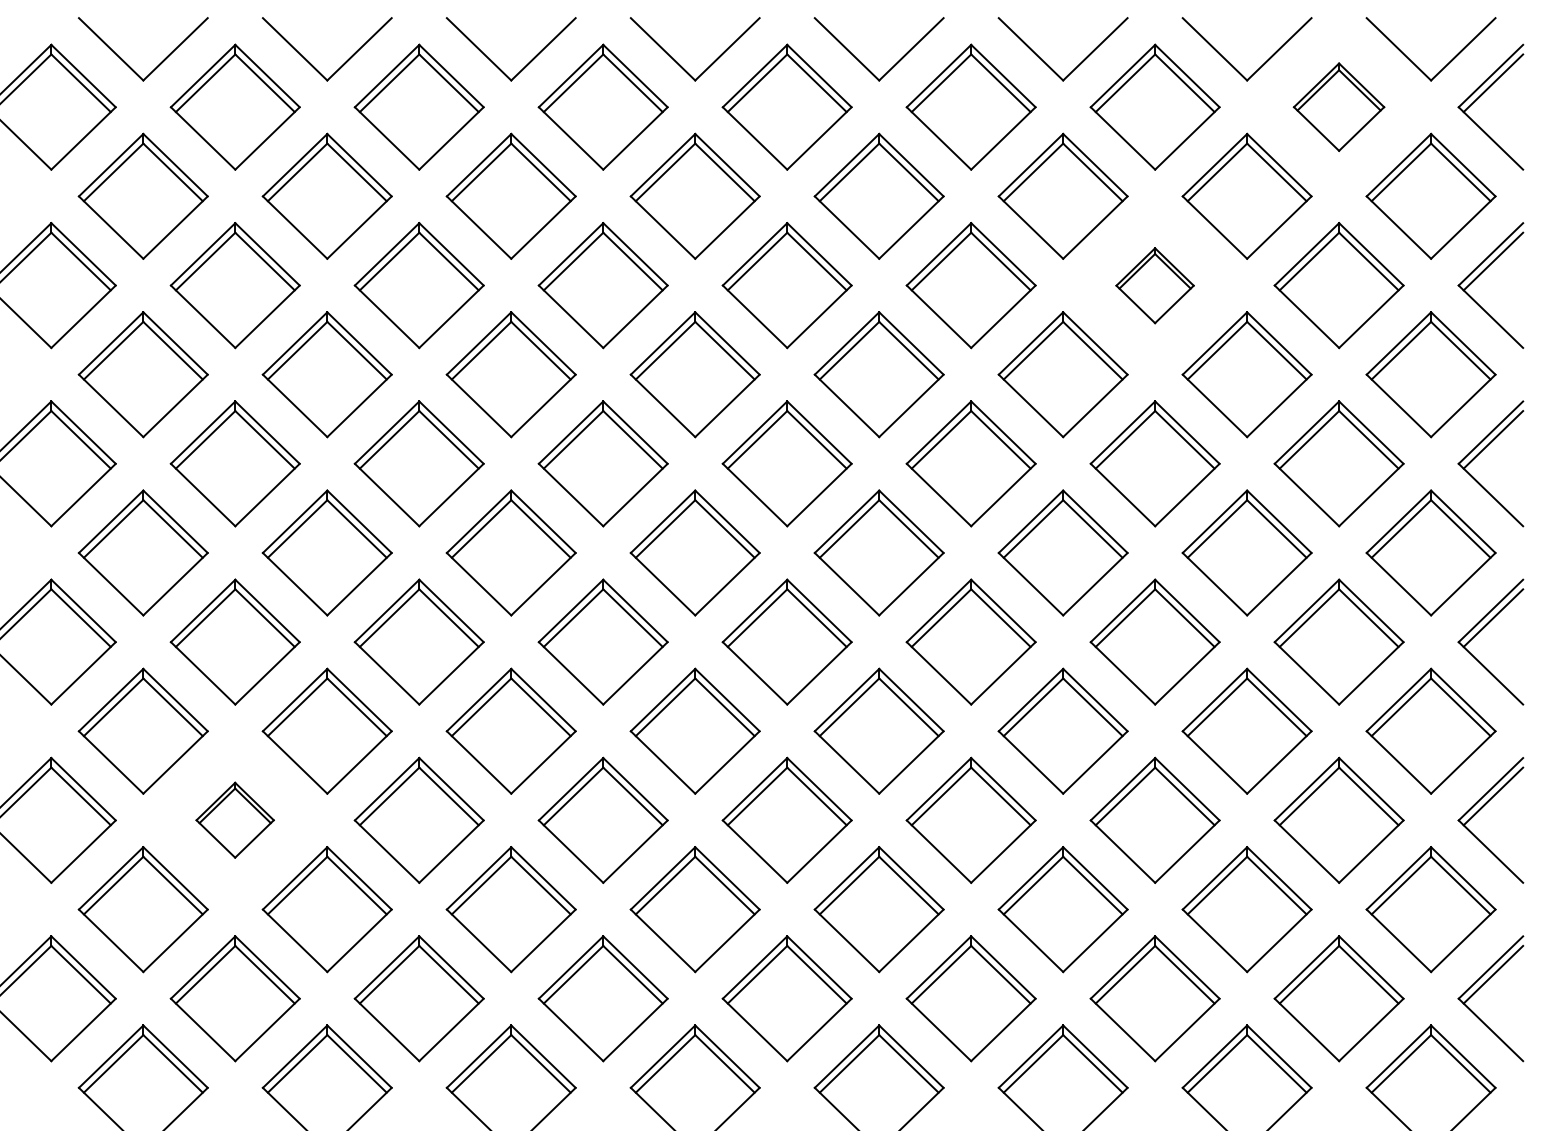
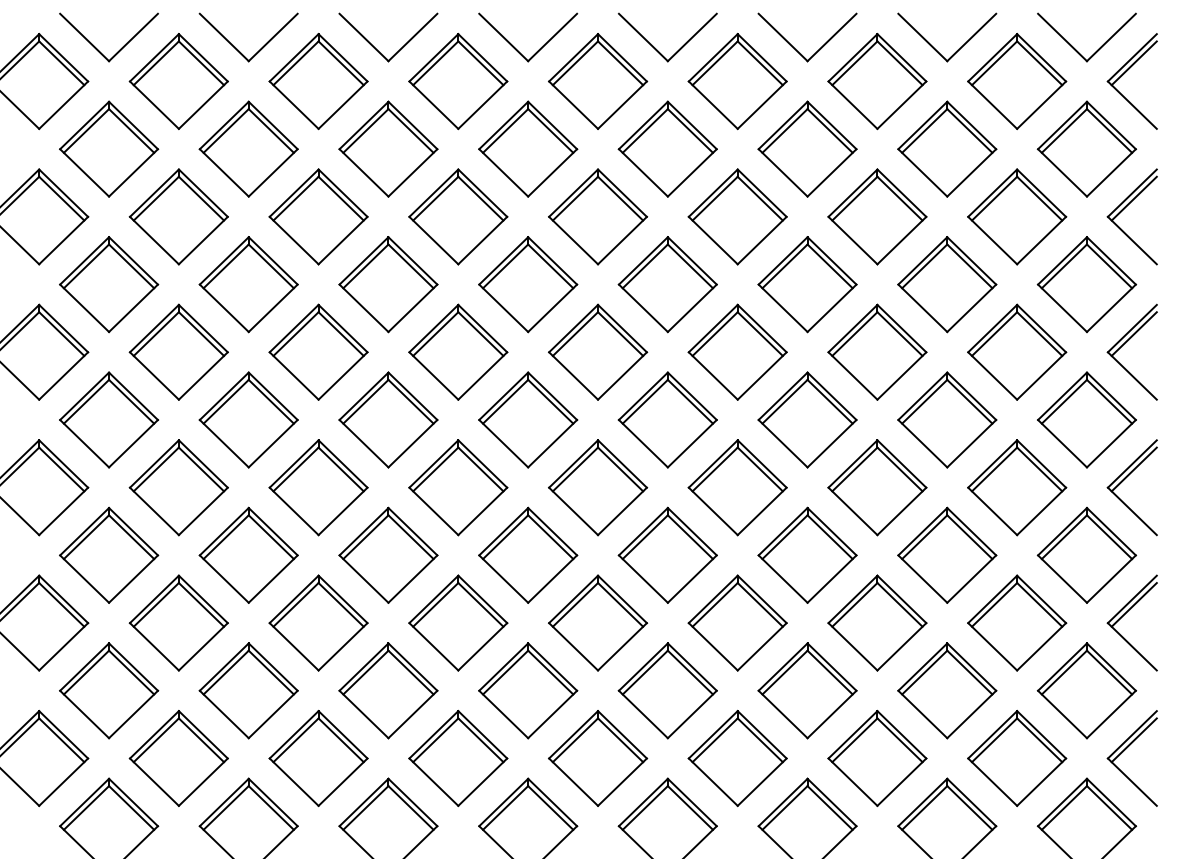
part: (1338, 106) -> (1016, 80), size x1.43
part: (1154, 285) -> (876, 216), size x1.67
part: (234, 819) -> (178, 622), size x1.67

